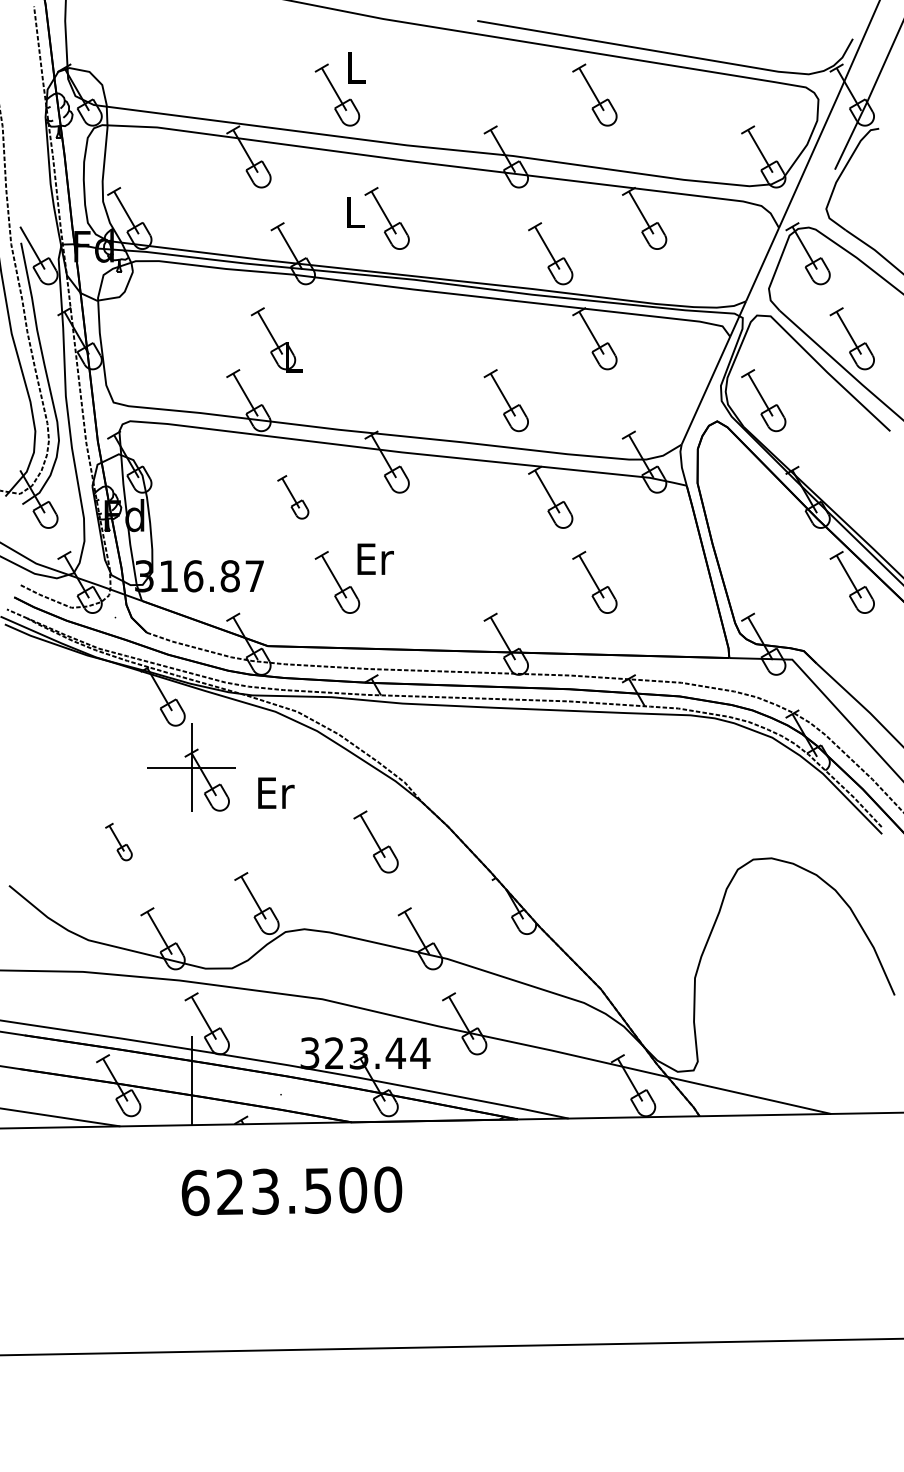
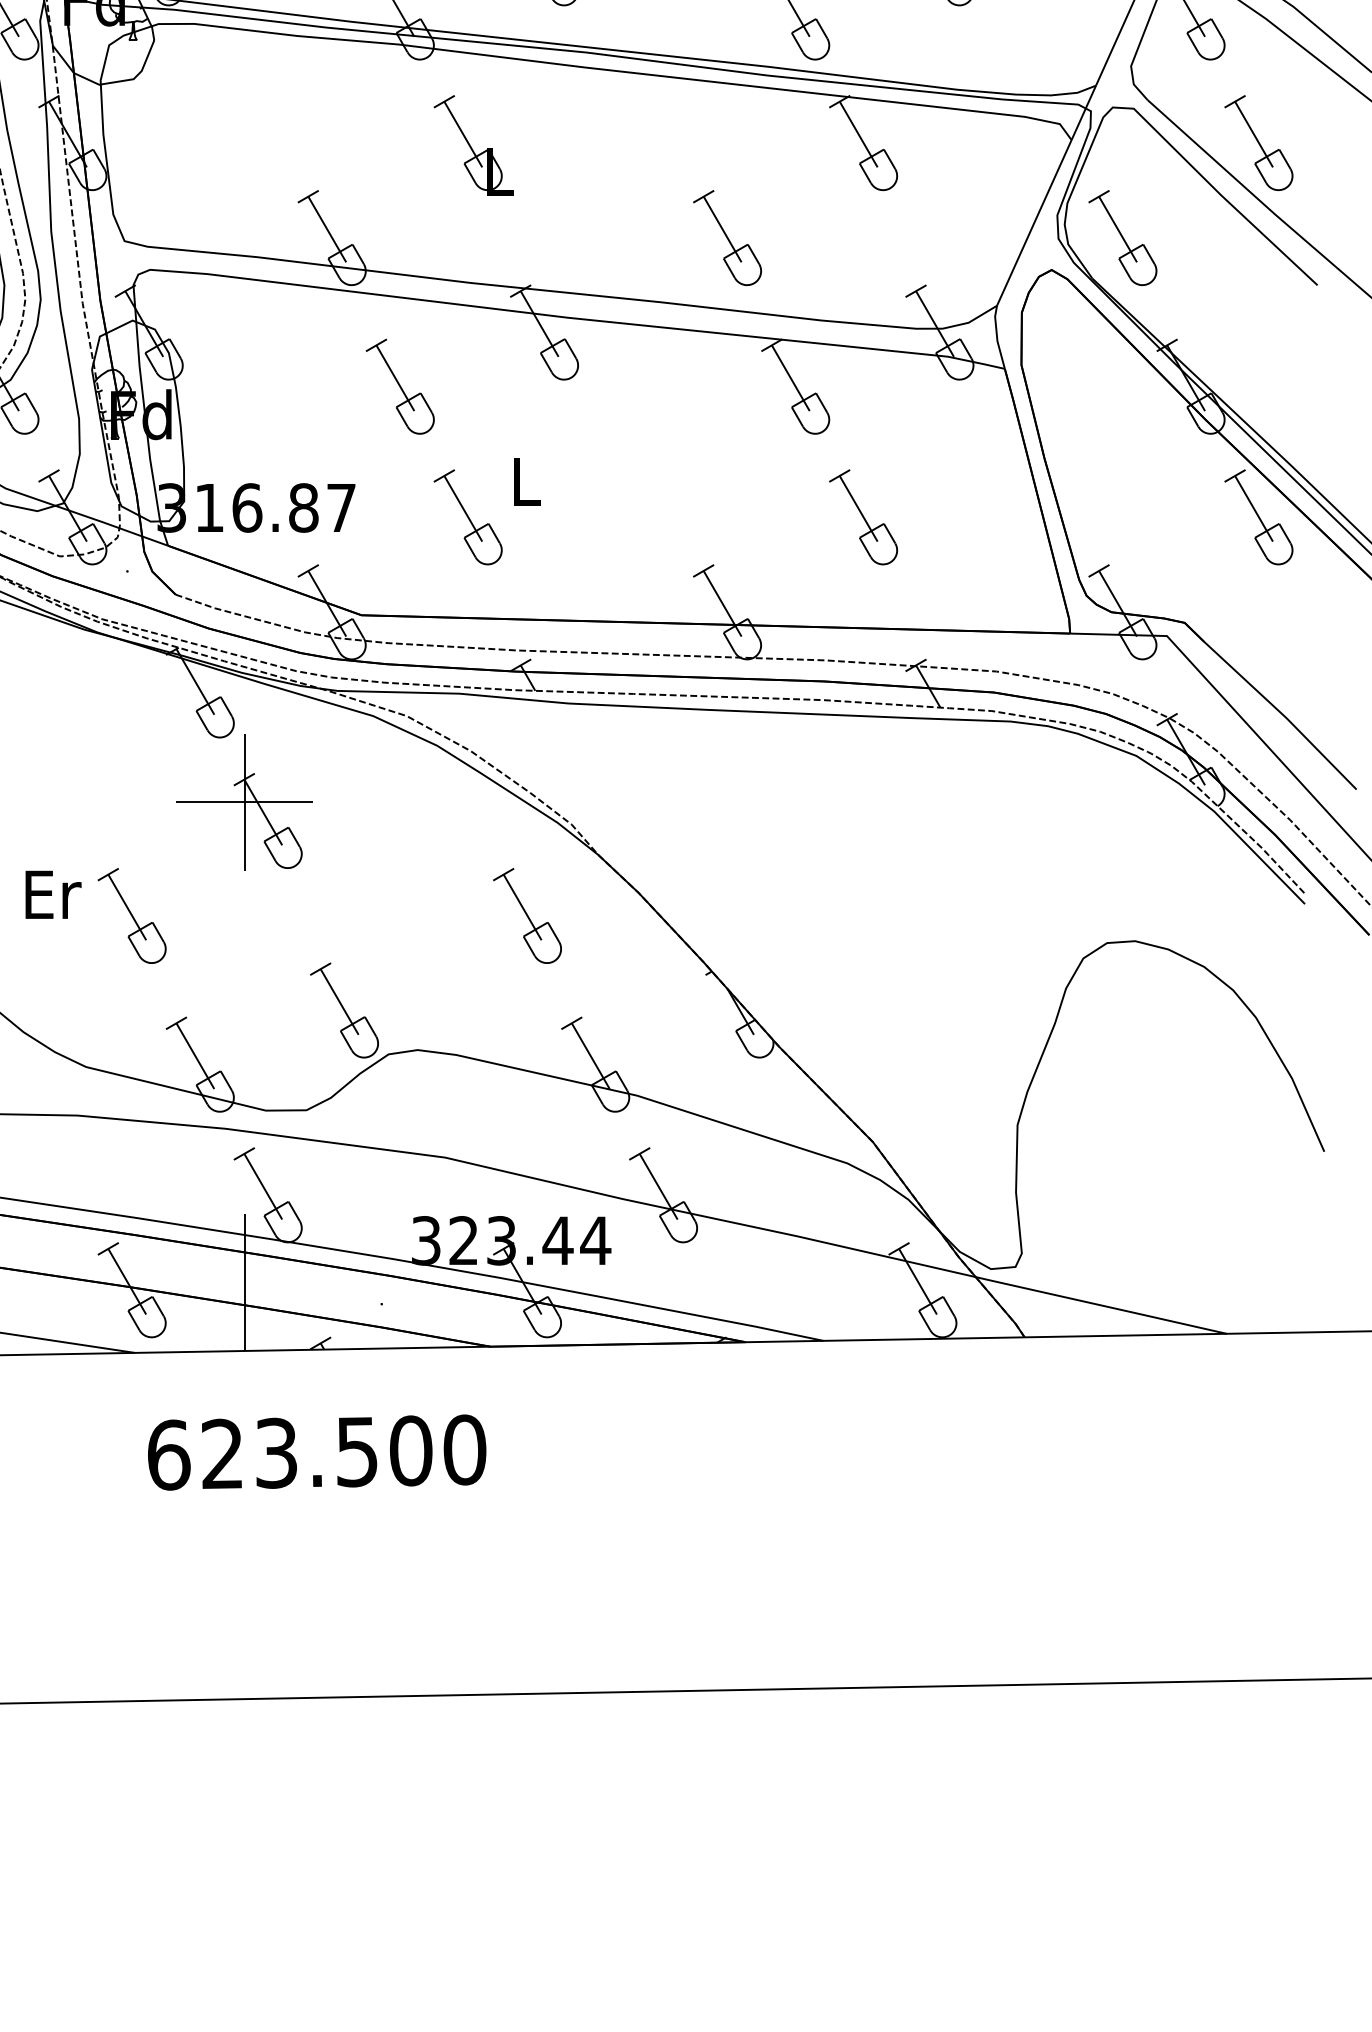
part: (276, 339) -> (473, 144), moved
part: (292, 496) -> (399, 385), size x1.43
text: (375, 558) -> (526, 480), Er -> L
text: (276, 792) -> (53, 893), moved
part: (118, 841) -> (132, 915), size x1.67
text: (291, 1191) -> (316, 1452), moved

